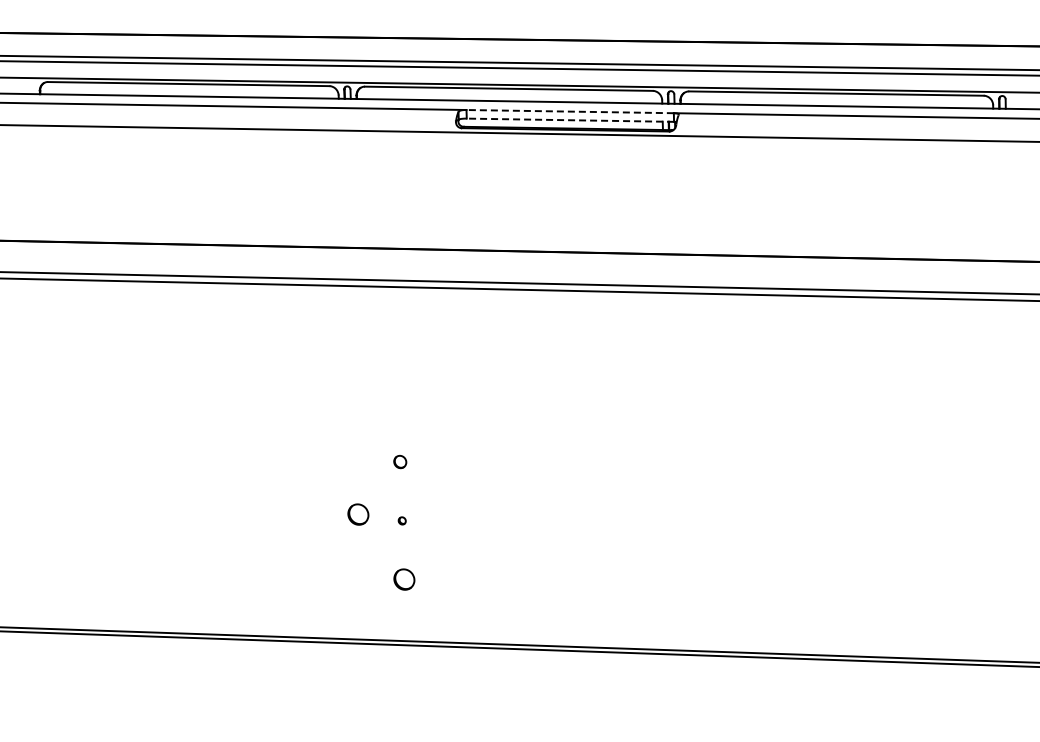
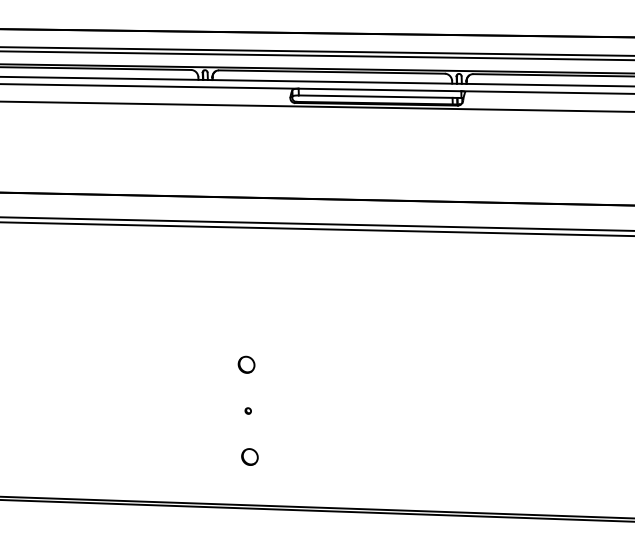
line: (570, 111) -> (380, 89), dashed -> solid
line: (570, 120) -> (380, 96), dashed -> solid
part: (400, 461) -> (246, 364), size x1.67
part: (358, 514) -> (213, 405), removed

